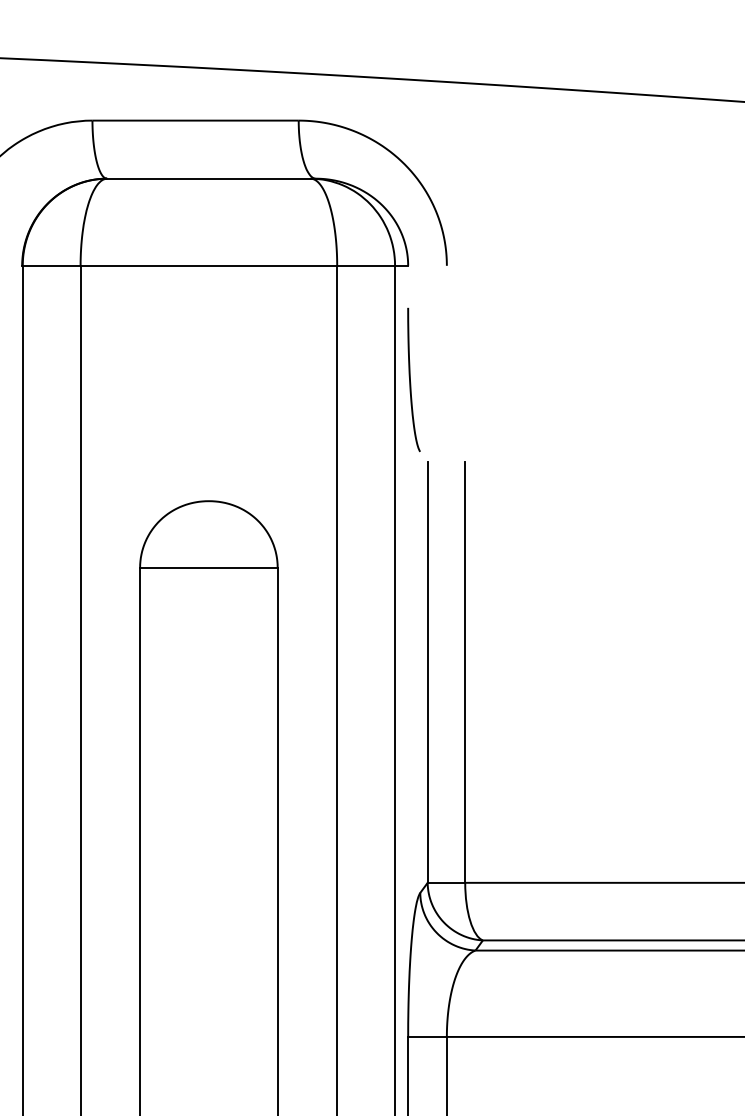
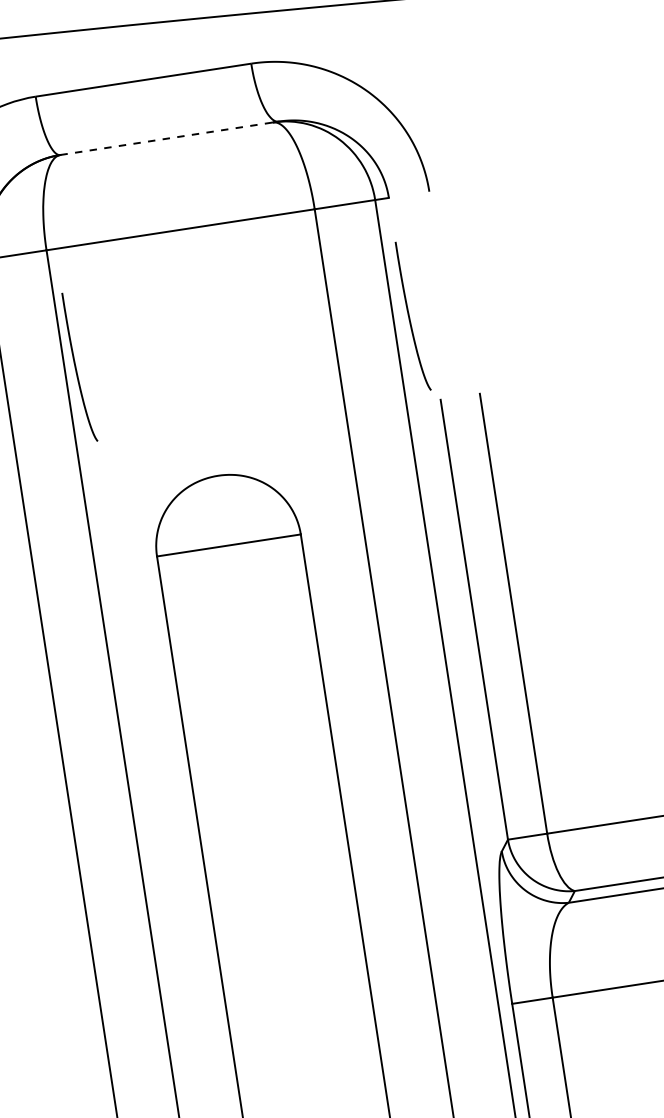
line: (208, 178) -> (166, 138), solid -> dashed
curve: (91, 379) -> (76, 367), added

